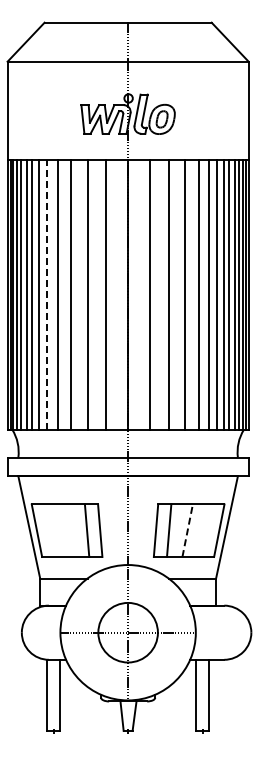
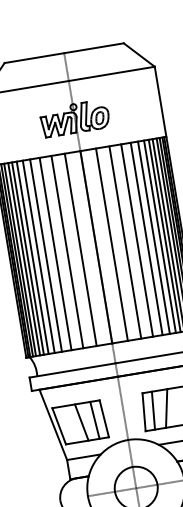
line: (47, 294) -> (38, 256), dashed -> solid
line: (68, 530) -> (81, 422), added
line: (187, 530) -> (166, 408), dashed -> solid

